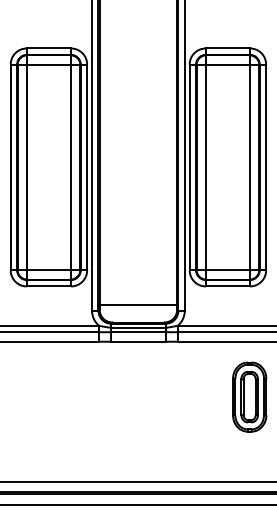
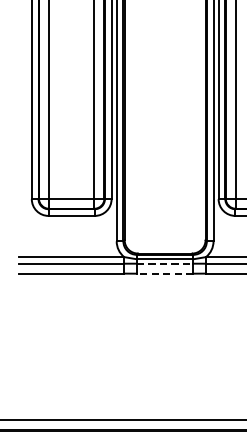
line: (138, 304) -> (165, 234), removed
line: (138, 332) -> (165, 263), solid -> dashed
line: (137, 341) -> (164, 273), solid -> dashed

